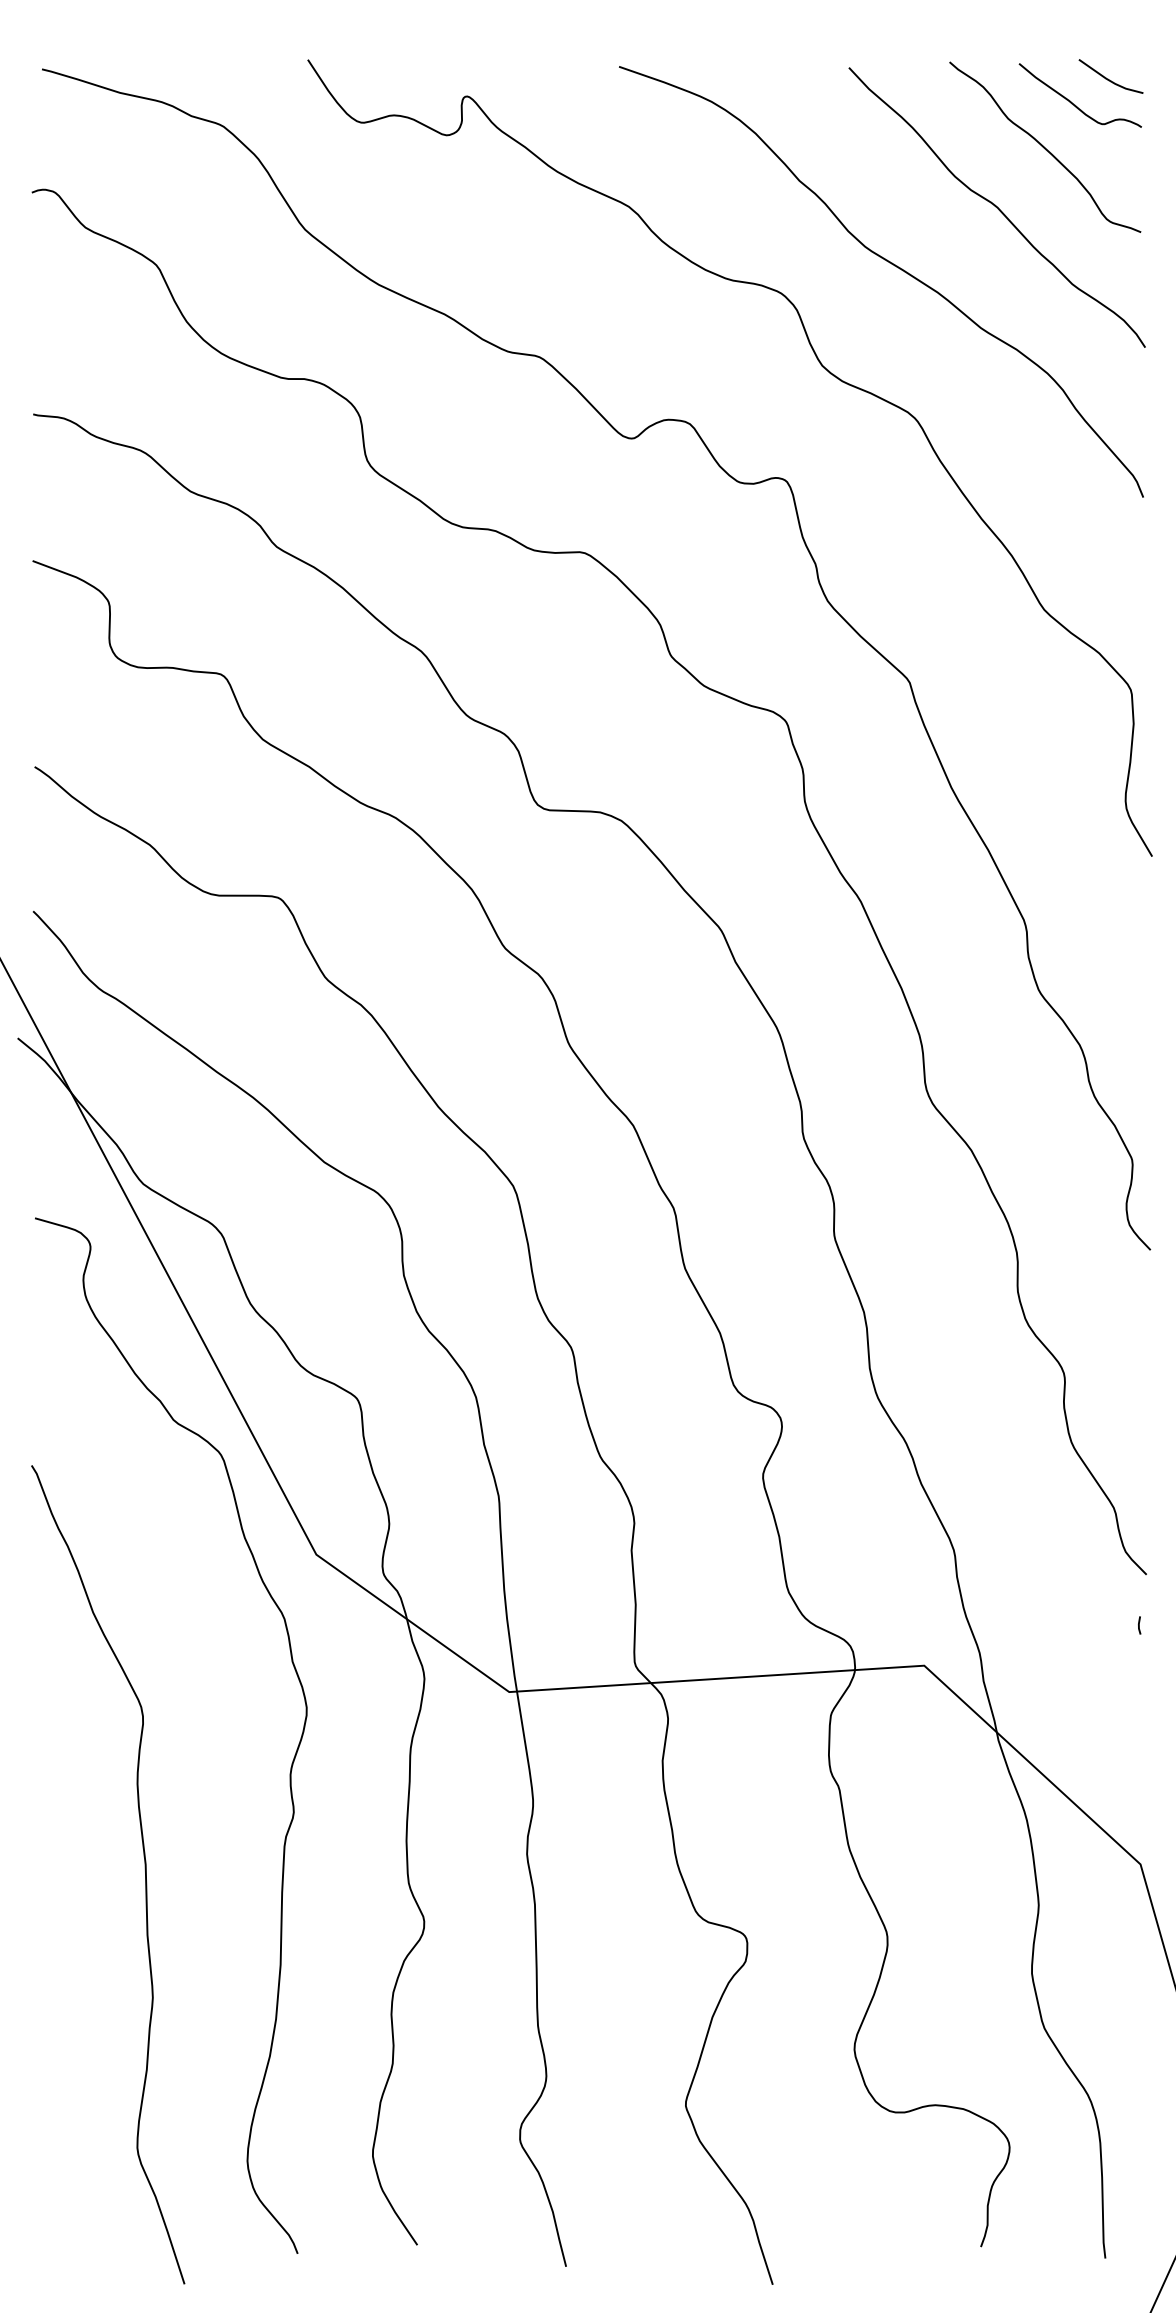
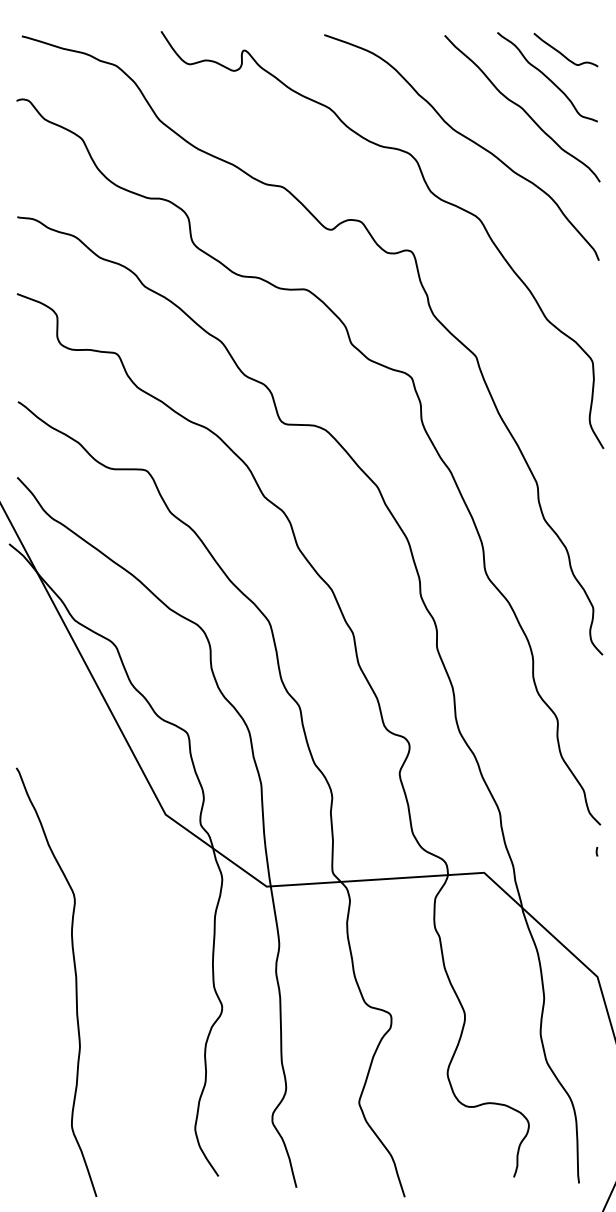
line: (1111, 79) -> (582, 41), removed
curve: (289, 1768) -> (151, 926), removed

